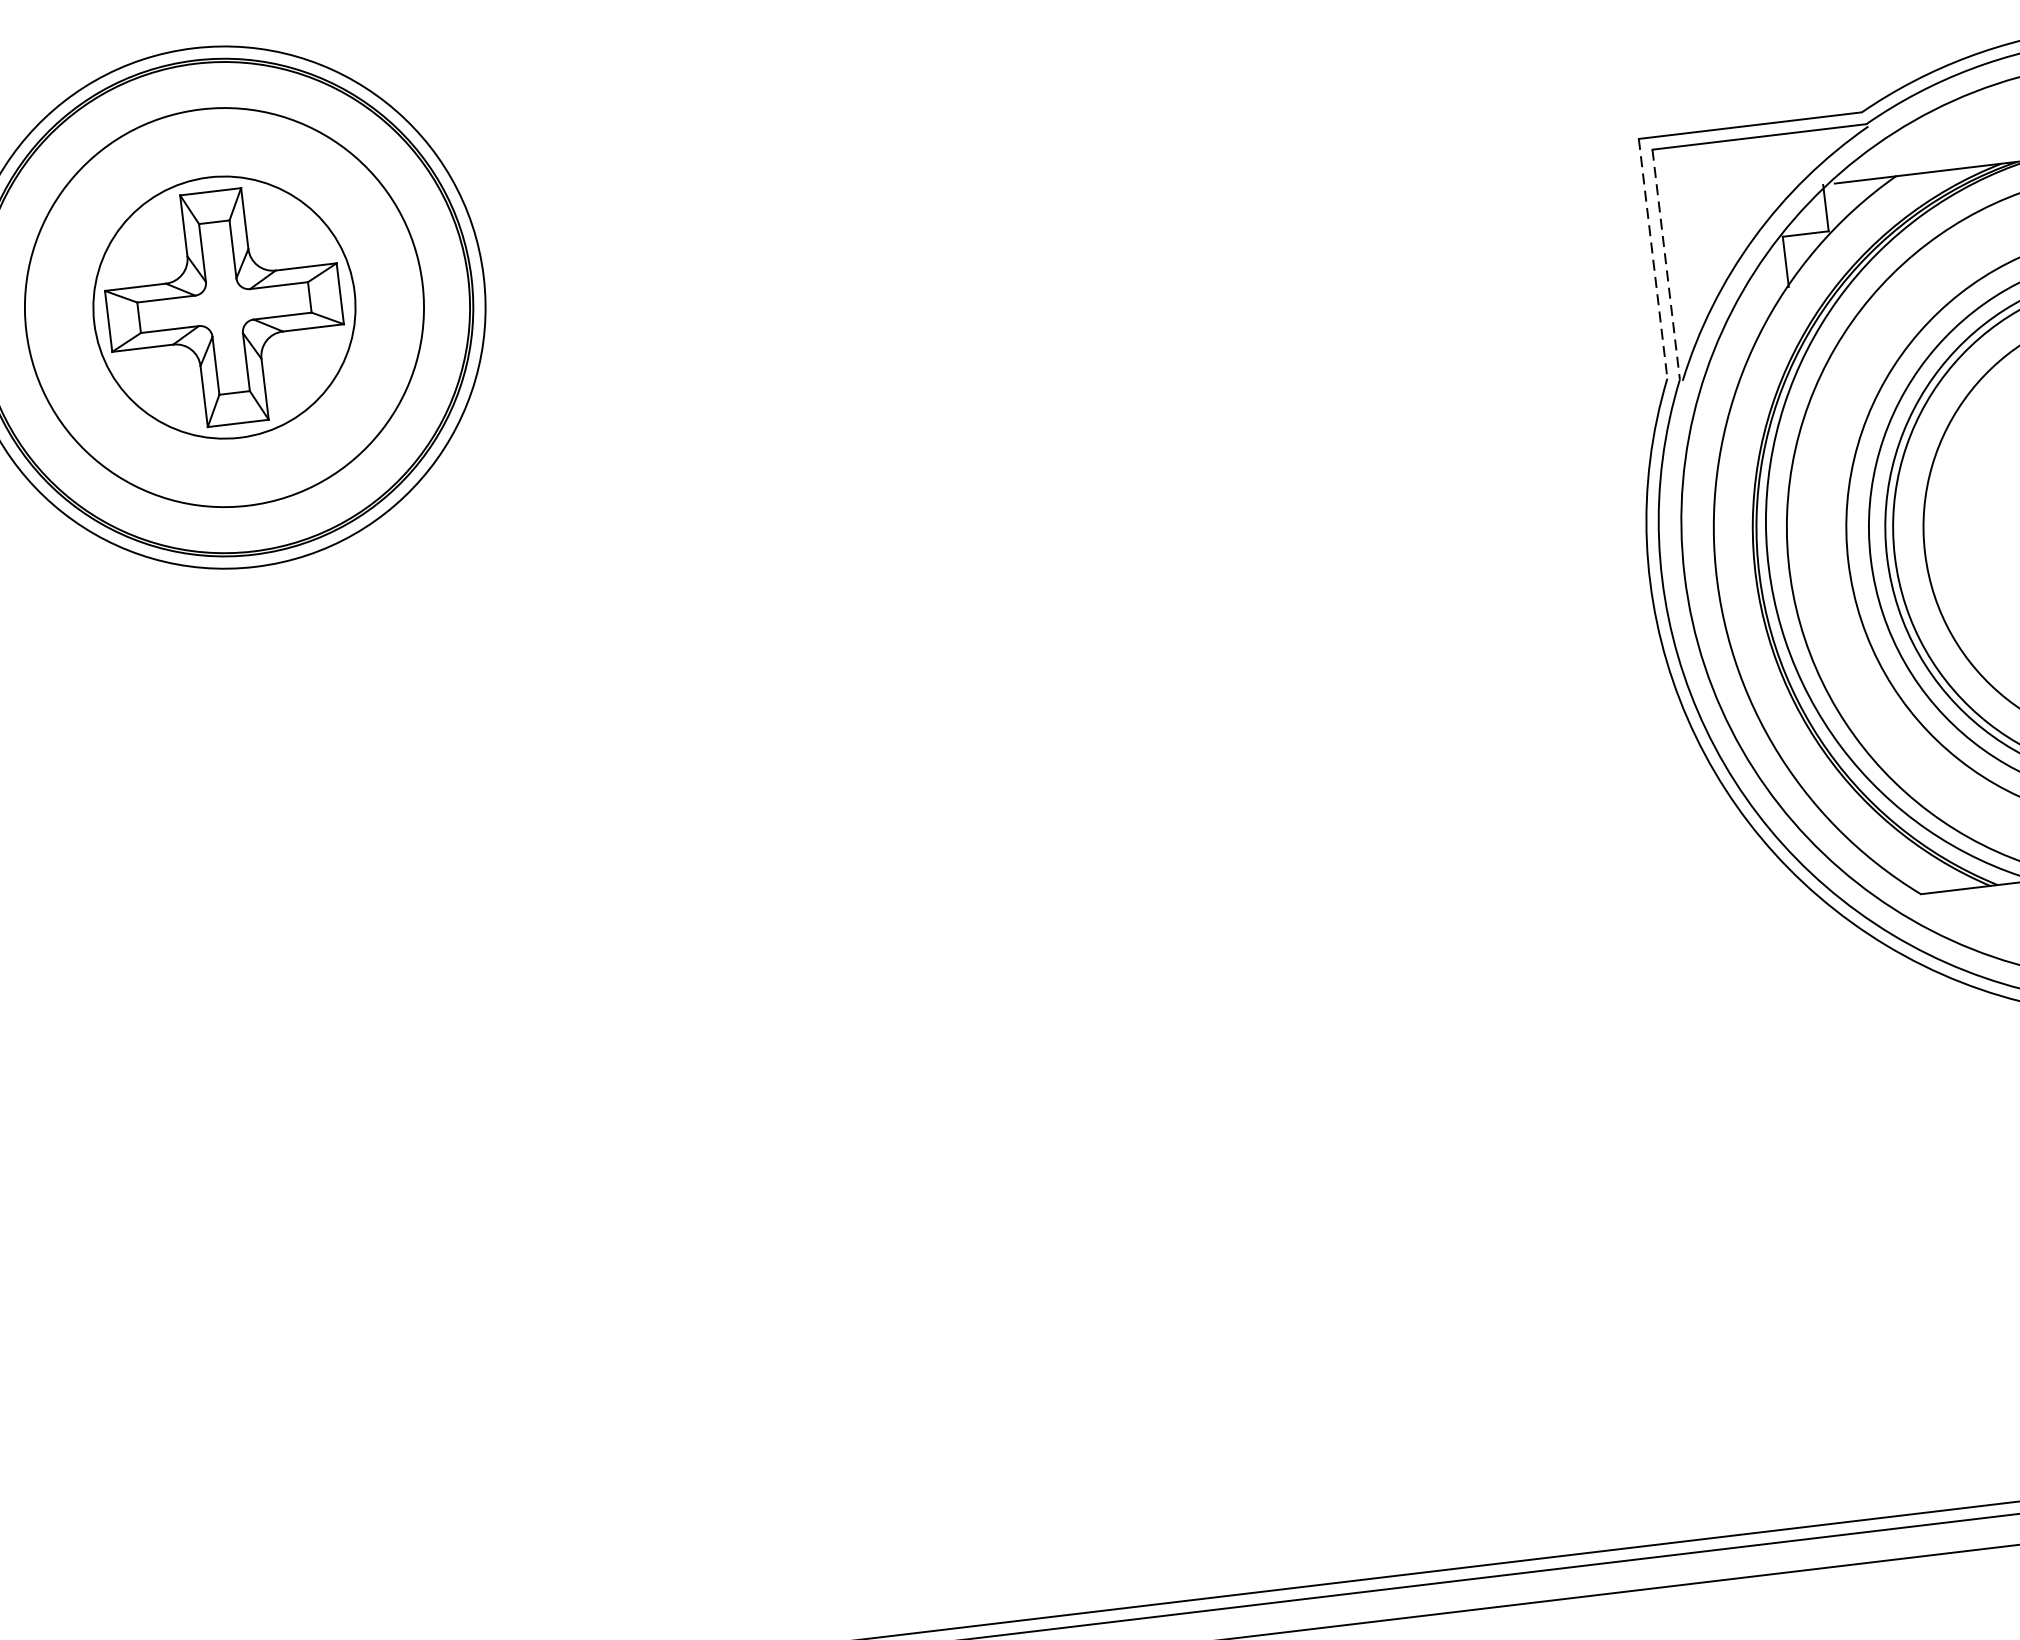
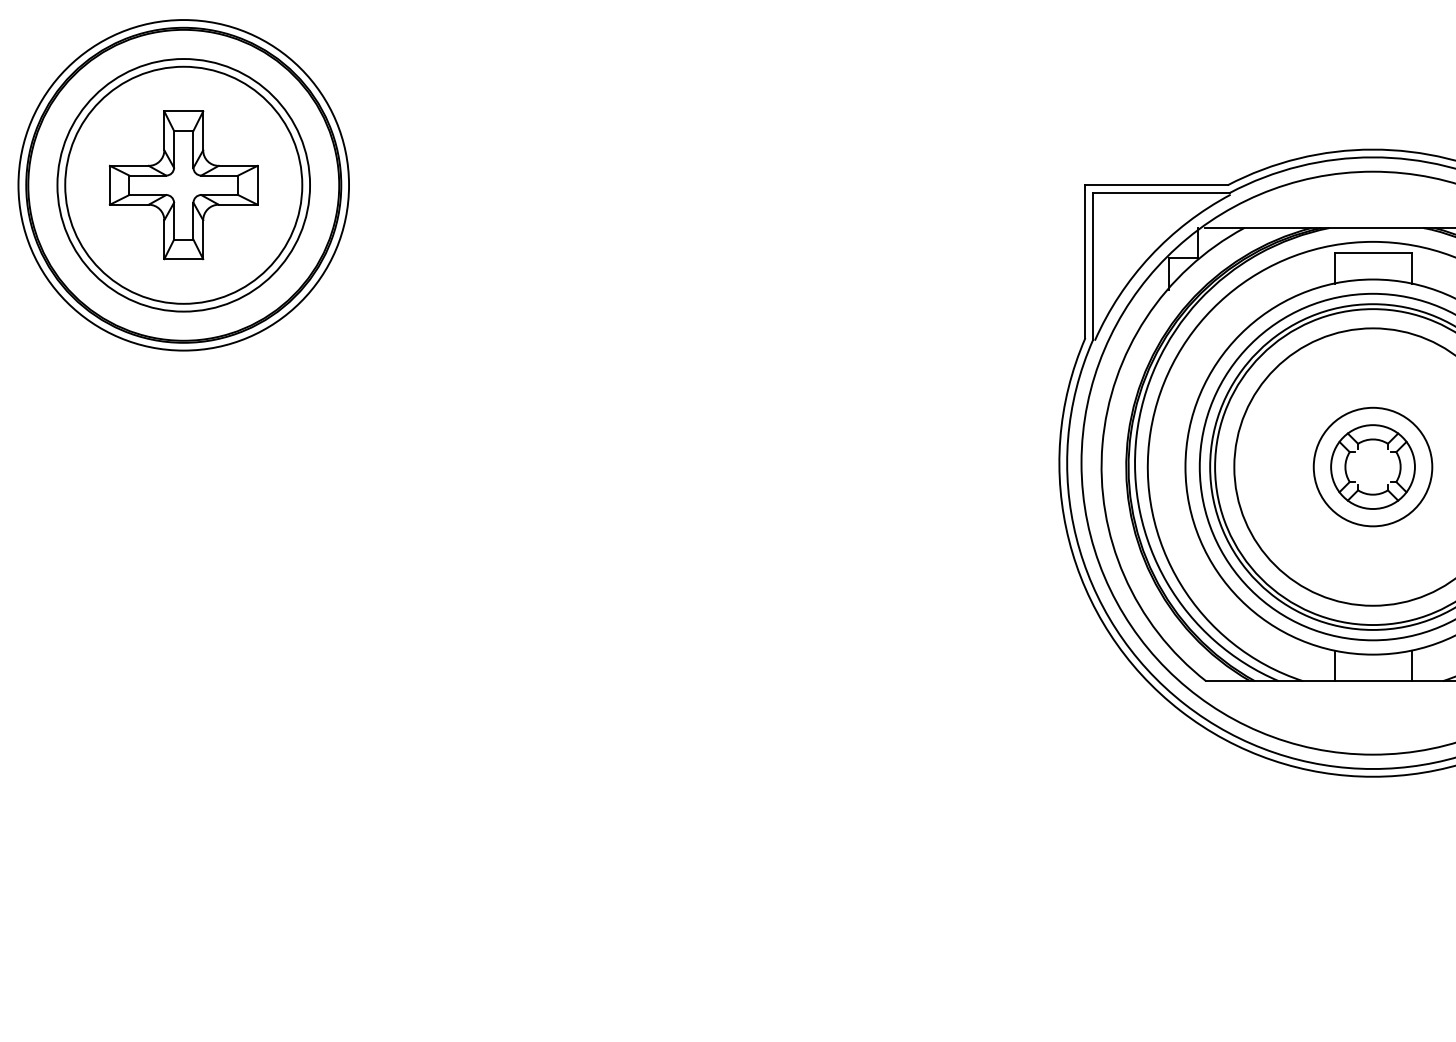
line: (1653, 260) -> (1085, 262), dashed -> solid
line: (1666, 264) -> (1093, 266), dashed -> solid
circle: (223, 306) -> (183, 184), size x1.43

